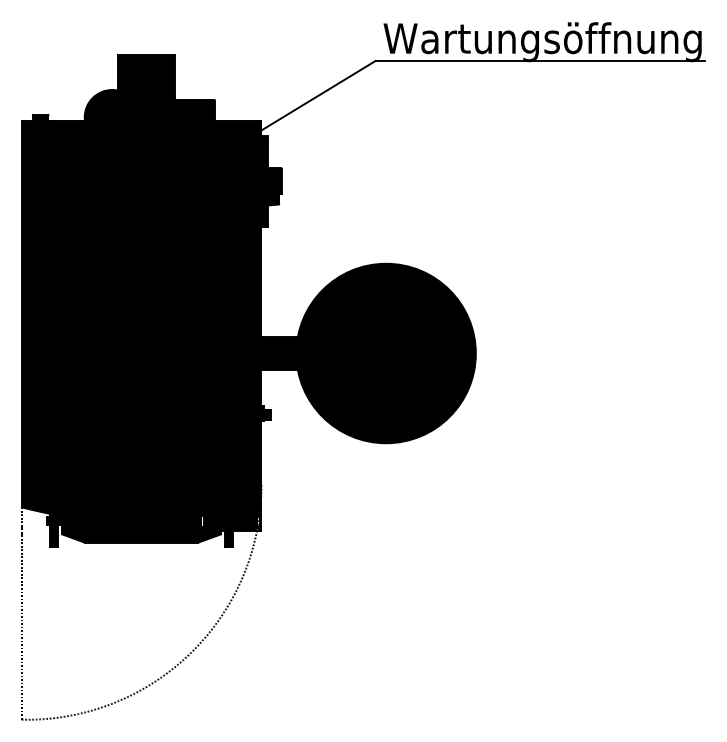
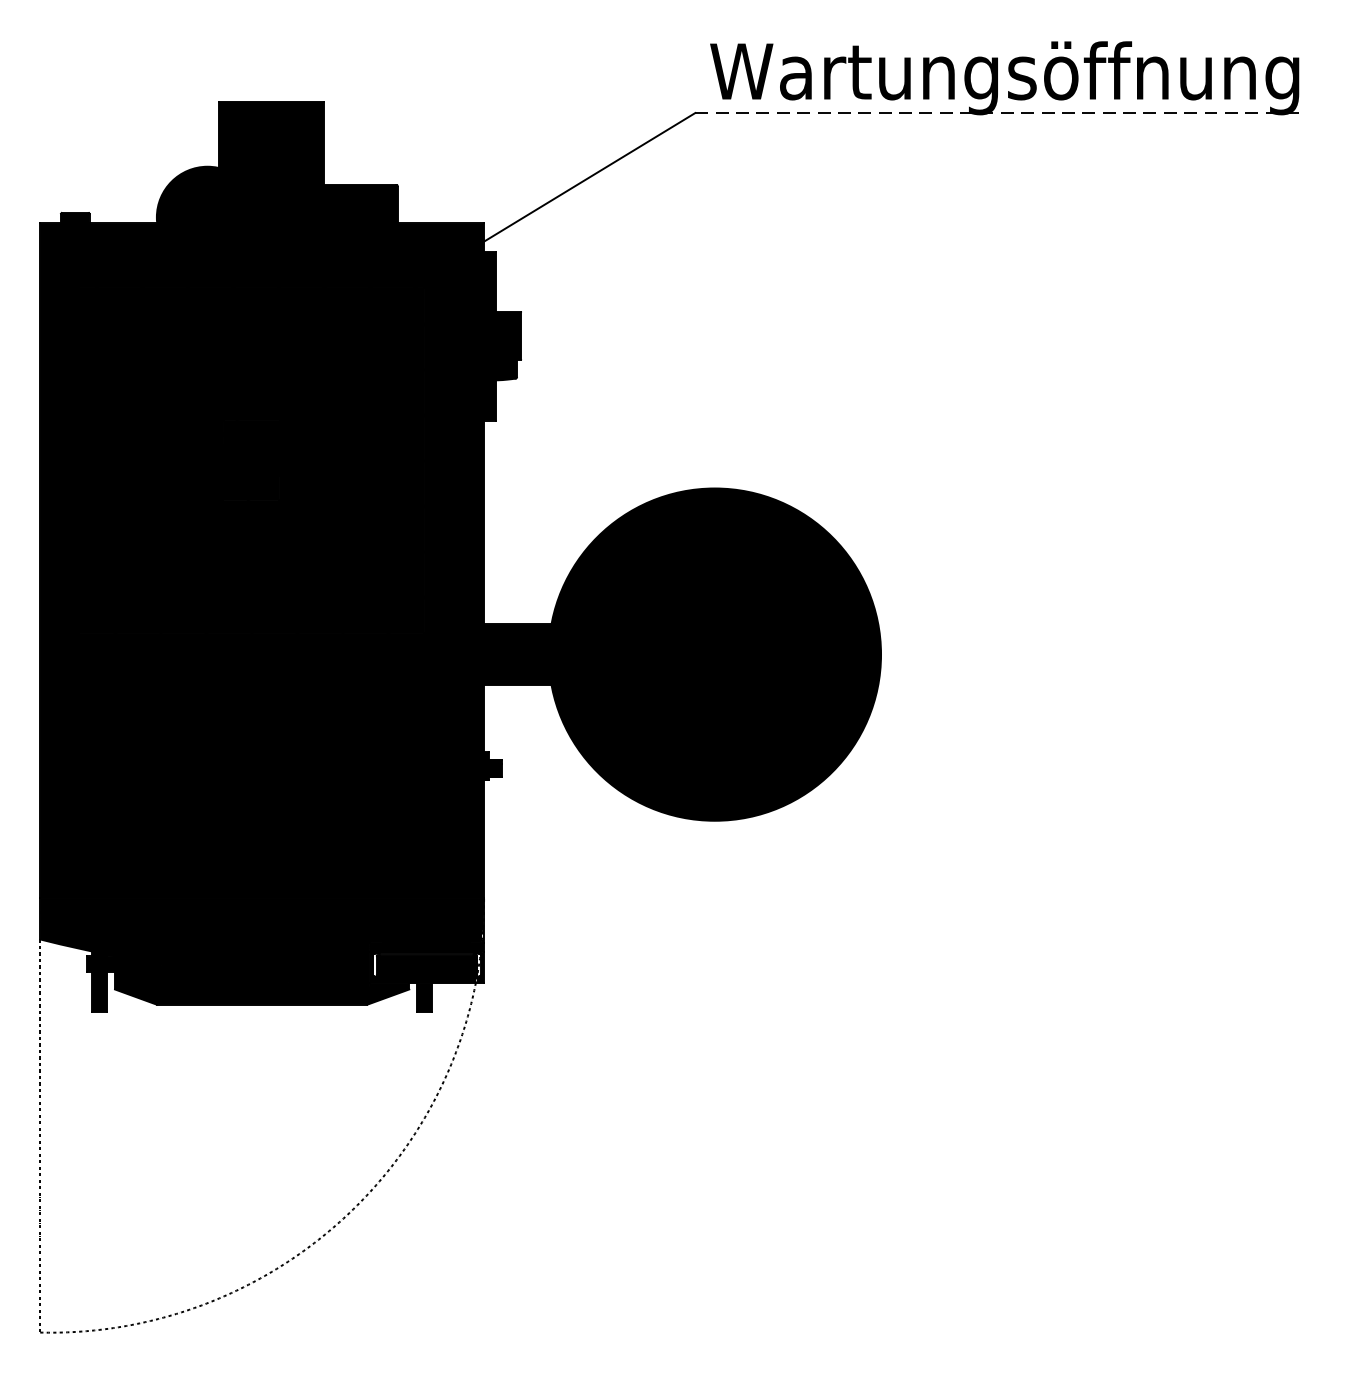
line: (540, 60) -> (1000, 112), solid -> dashed

